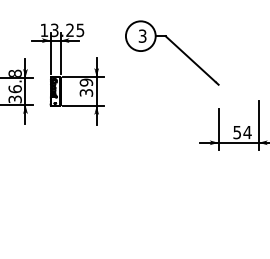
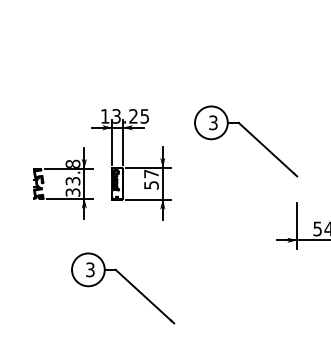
text: (86, 87) -> (151, 179), 39 -> 57
text: (14, 88) -> (72, 180), 36.8 -> 33.8
part: (63, 180) -> (126, 281), added

